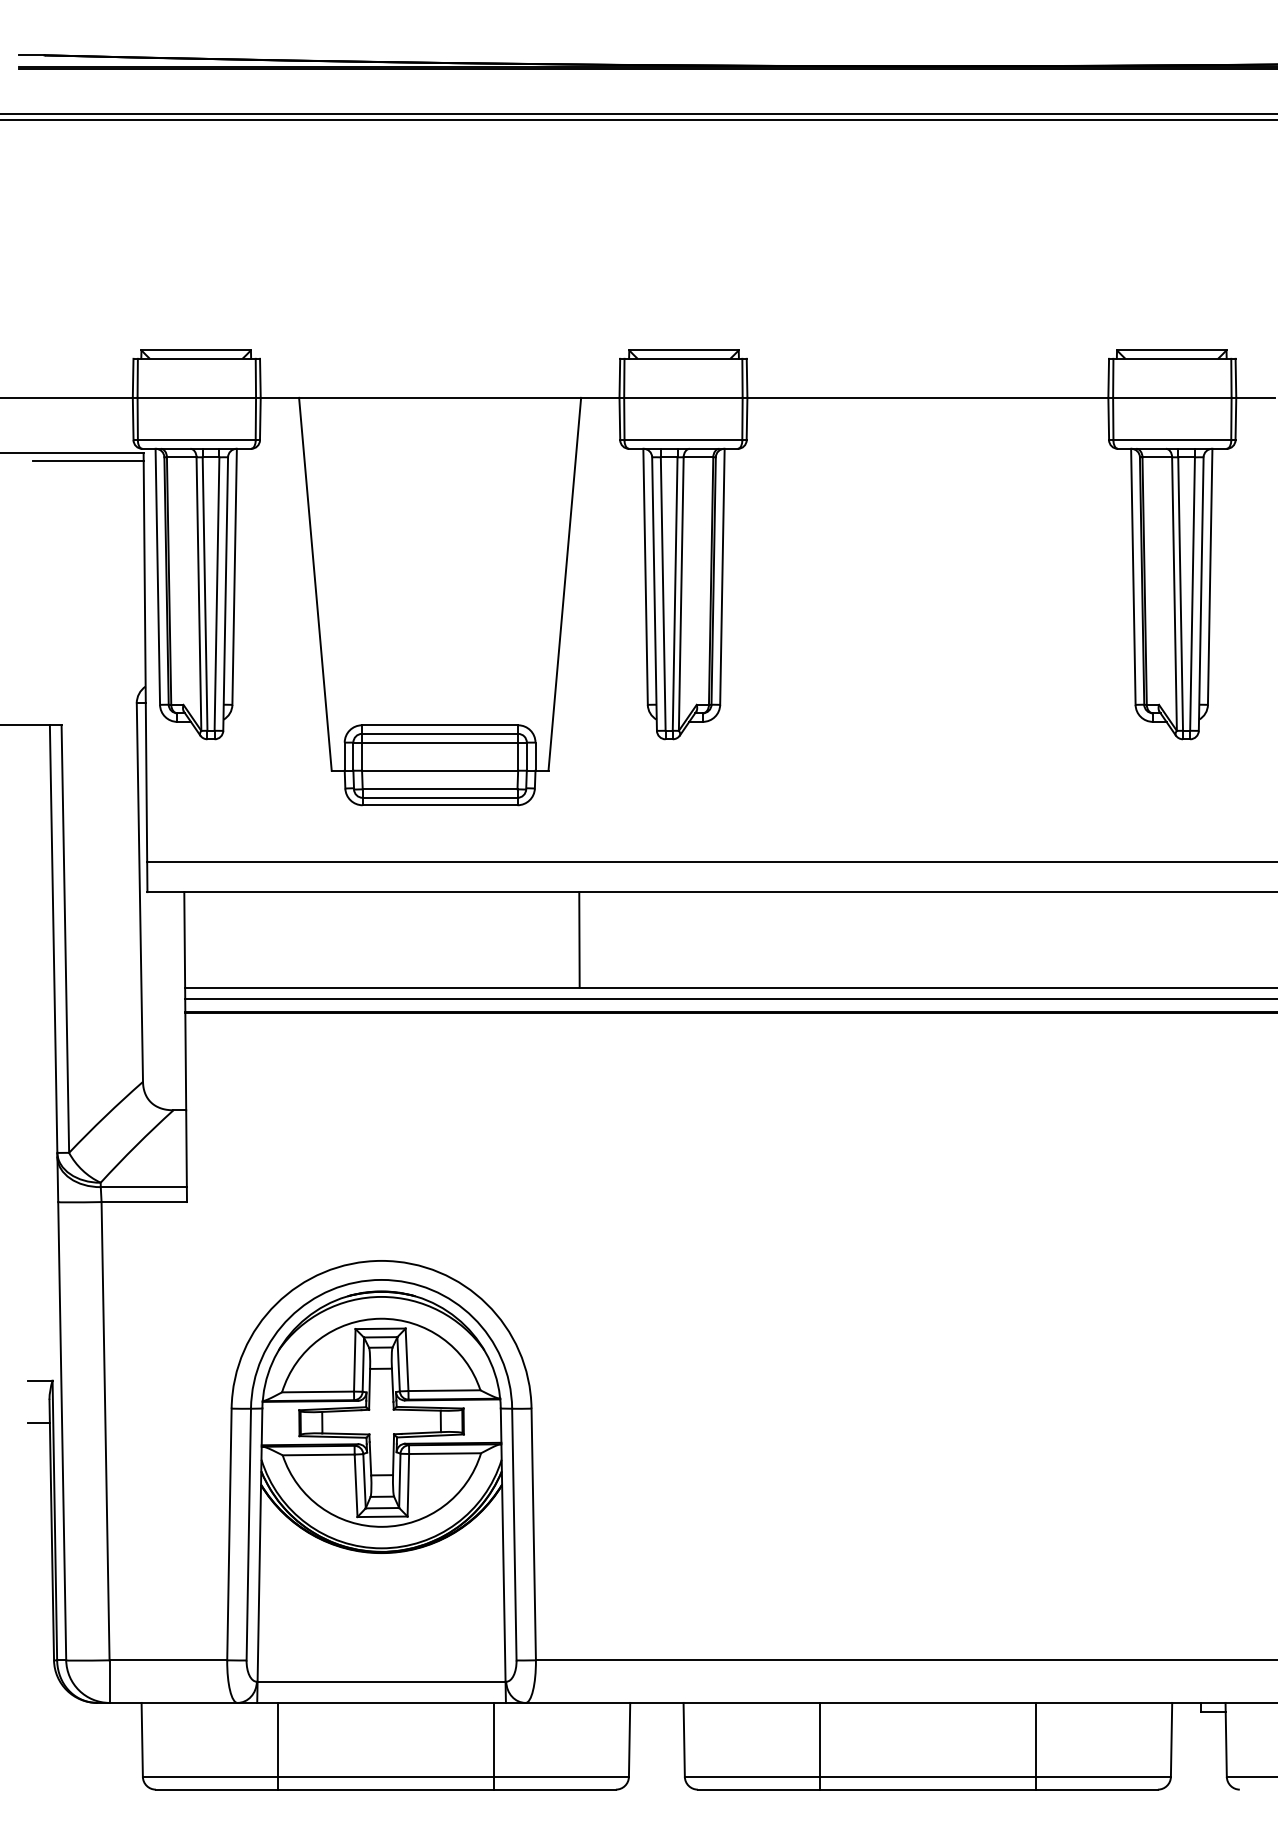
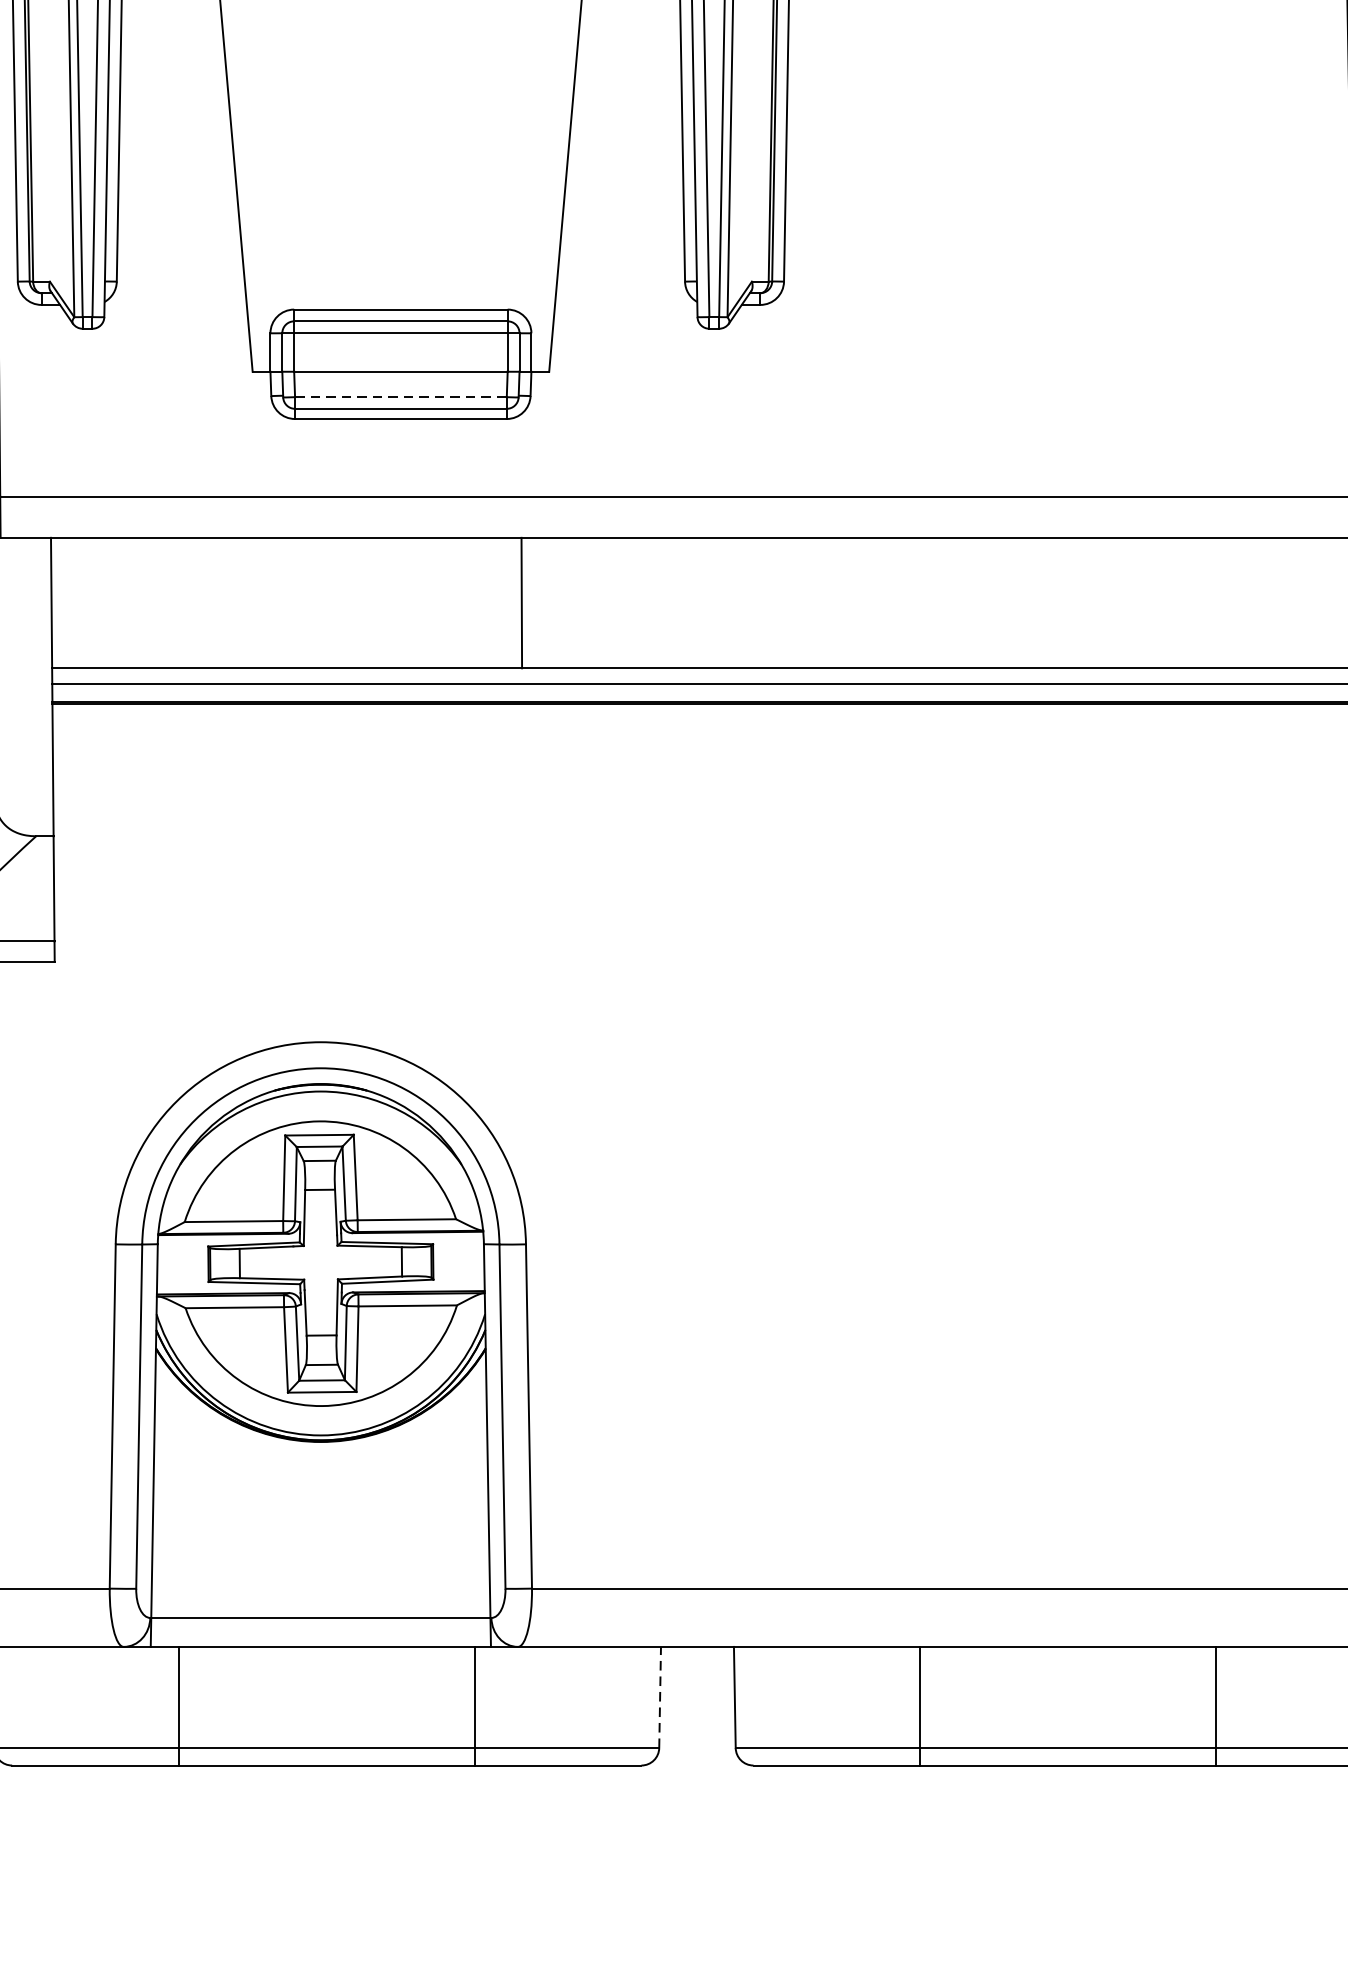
line: (440, 789) -> (401, 397), solid -> dashed
line: (579, 939) -> (521, 602), moved
line: (629, 1739) -> (659, 1696), solid -> dashed

